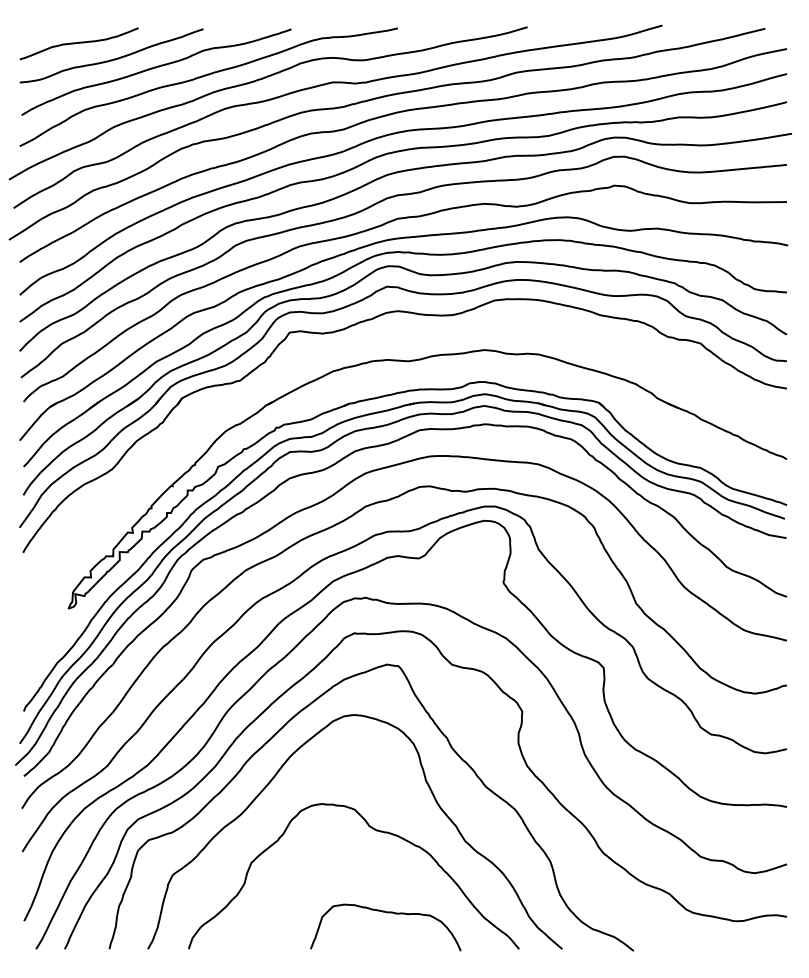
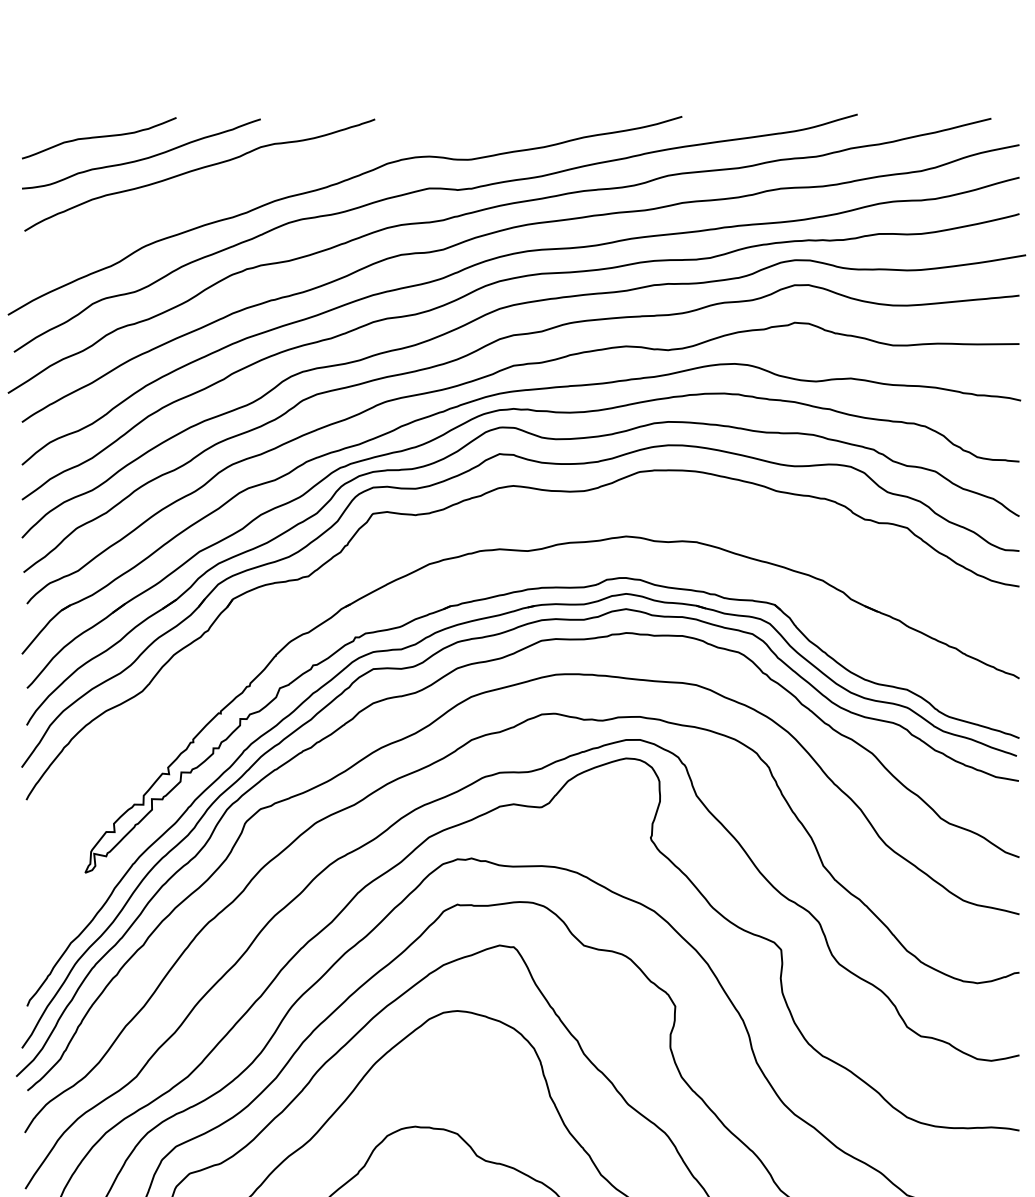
curve: (203, 77) -> (260, 182), removed

